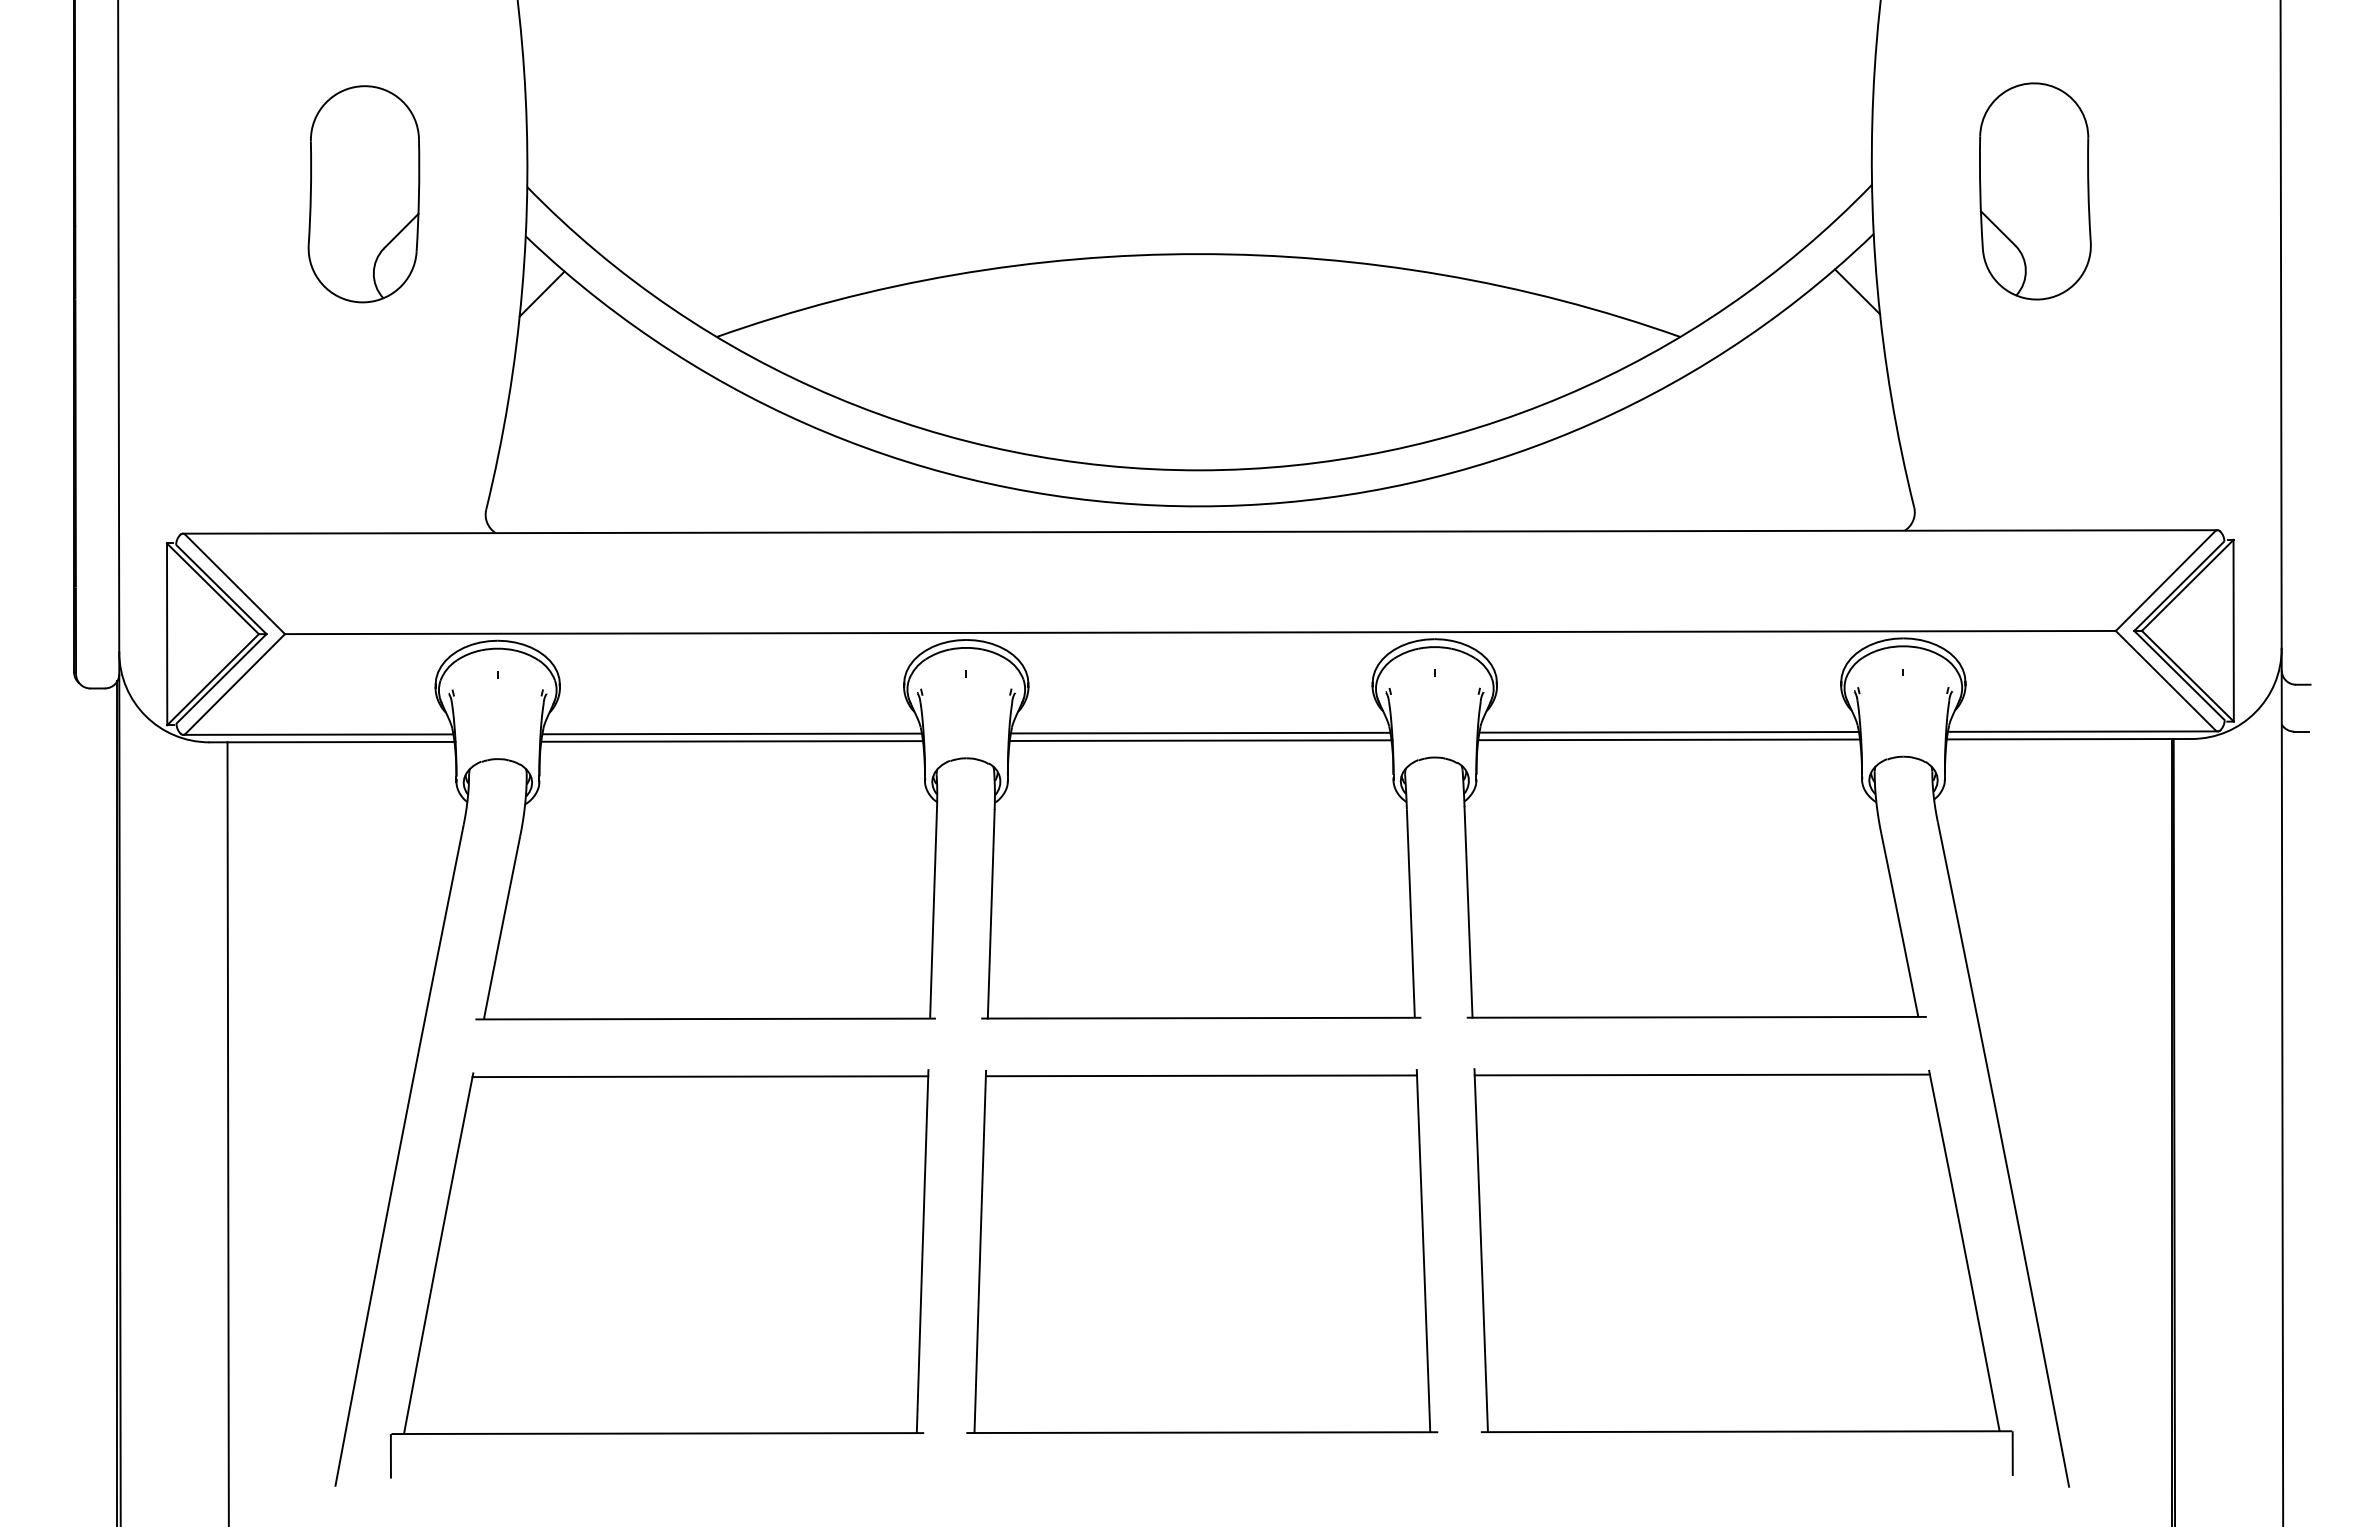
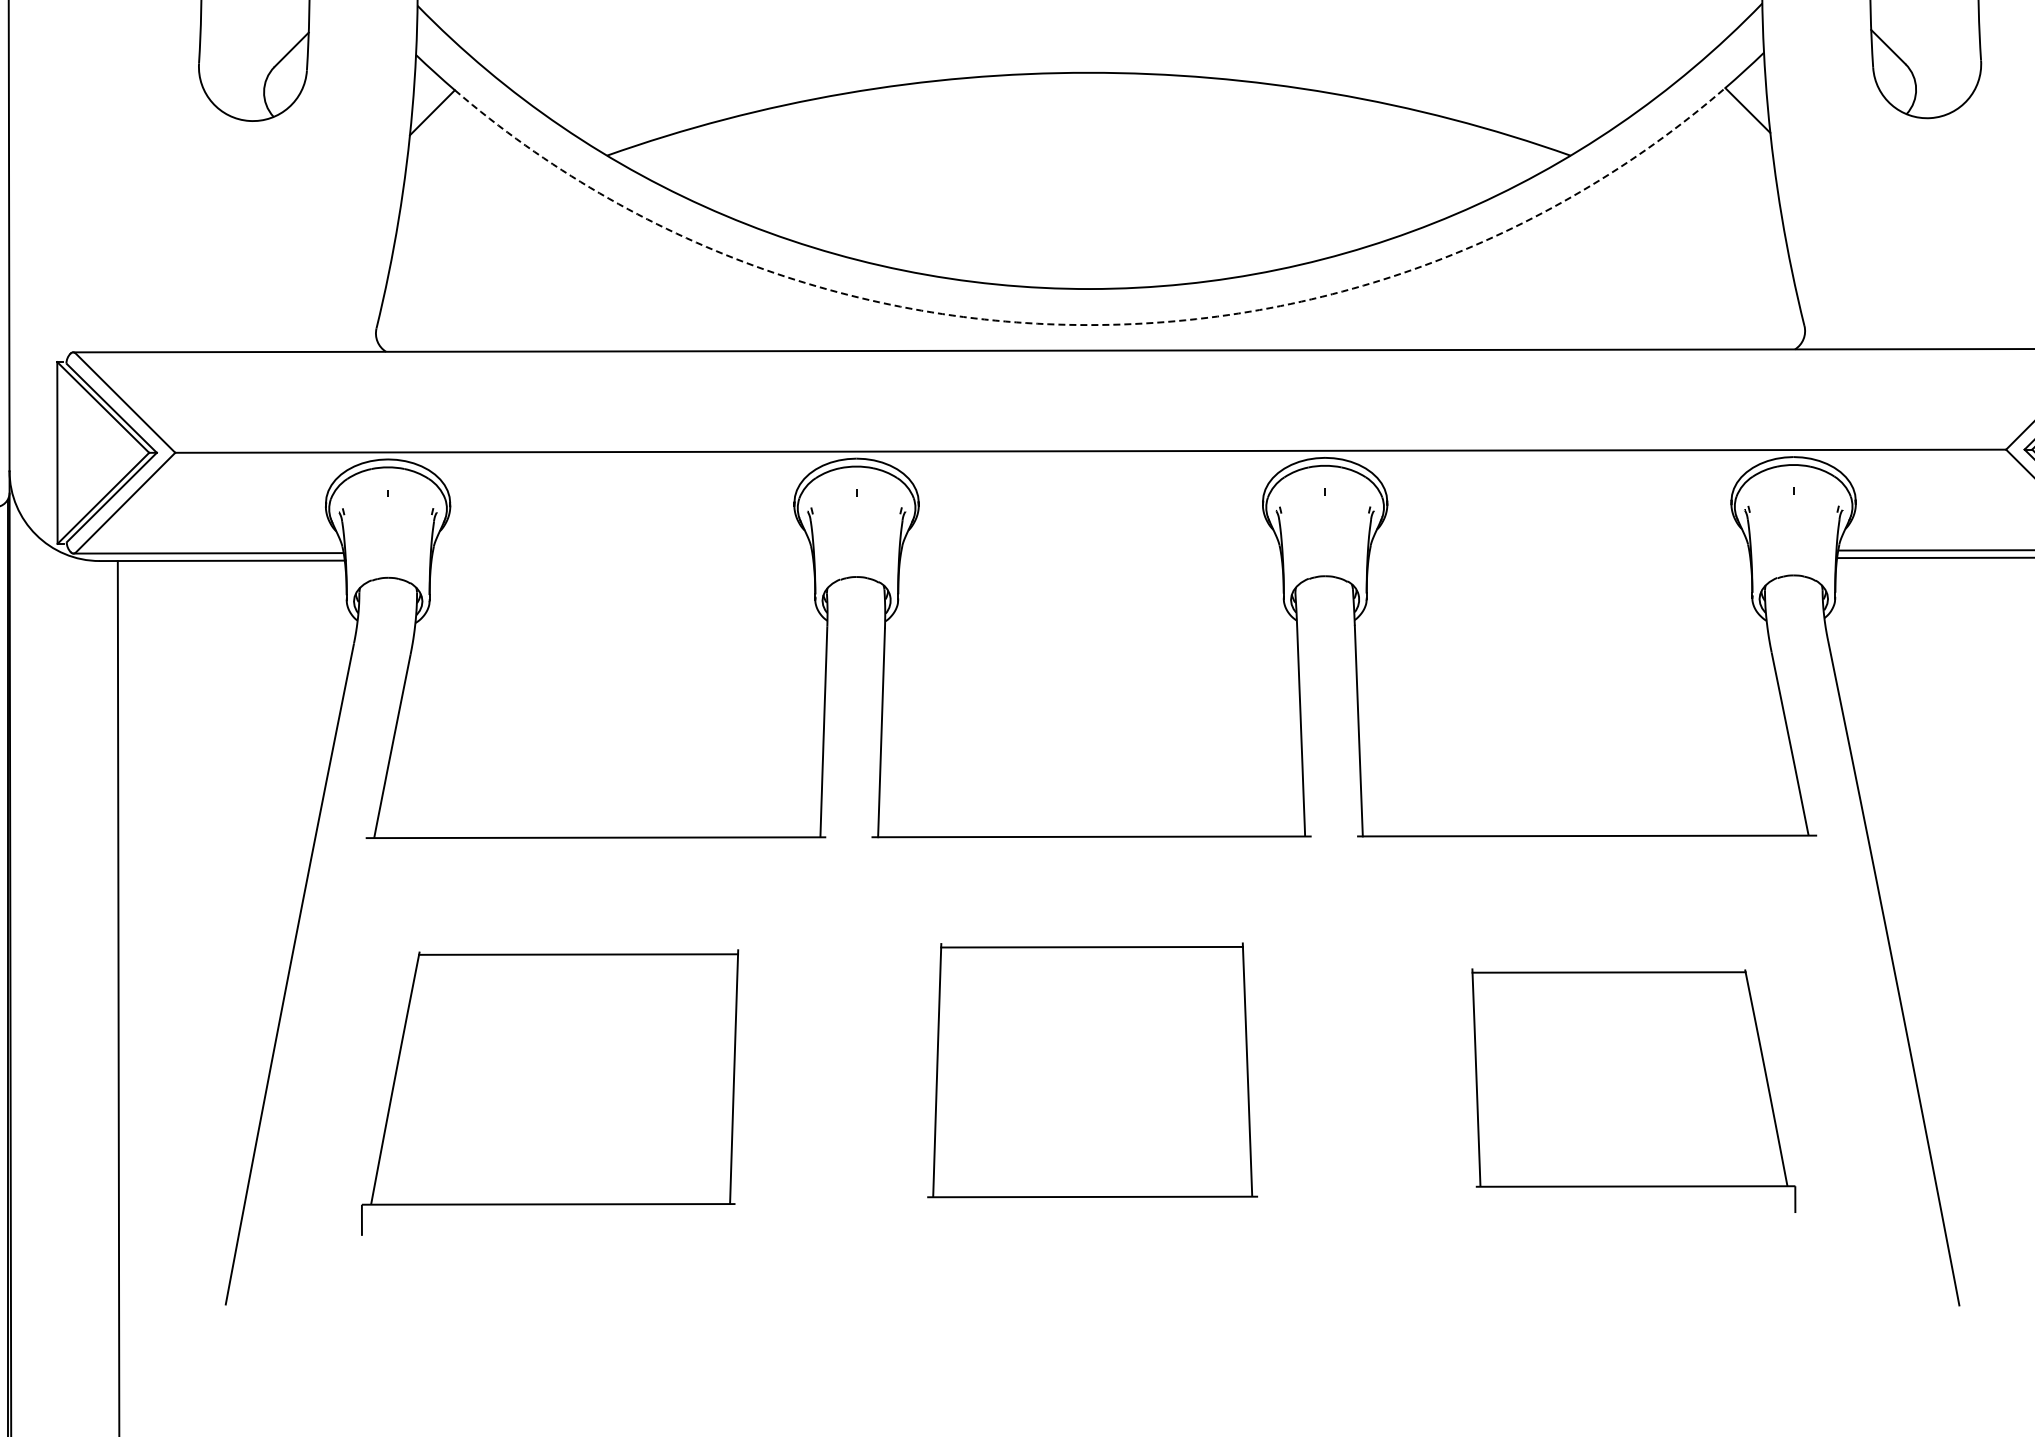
arc: (1200, 506) -> (1090, 325), solid -> dashed
line: (1200, 732) -> (1090, 551), removed
line: (1668, 732) -> (1558, 551), removed
line: (731, 733) -> (621, 552), removed
line: (1669, 739) -> (1559, 558), removed
line: (1200, 740) -> (1090, 559), removed
line: (732, 741) -> (622, 560), removed
part: (1202, 1251) -> (1092, 1070), size x0.7
part: (1743, 1271) -> (1633, 1090), size x0.6
part: (659, 1273) -> (549, 1092), size x0.7

